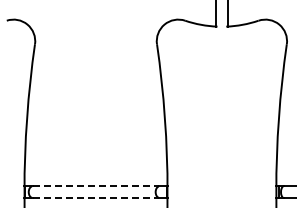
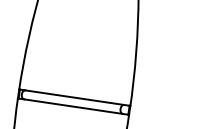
line: (96, 186) -> (75, 97), dashed -> solid
line: (96, 197) -> (73, 106), dashed -> solid

